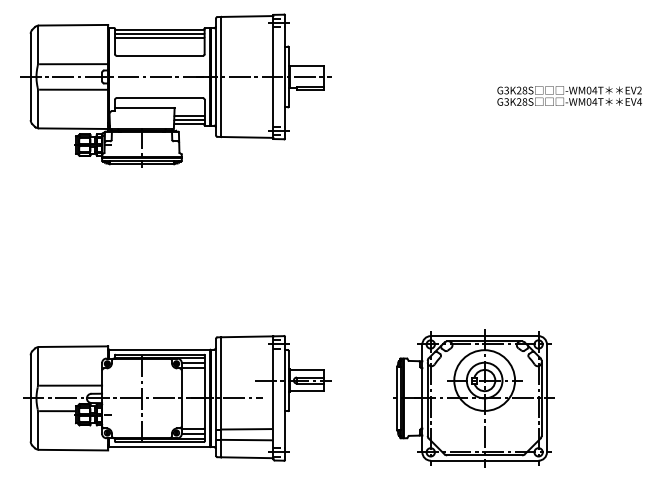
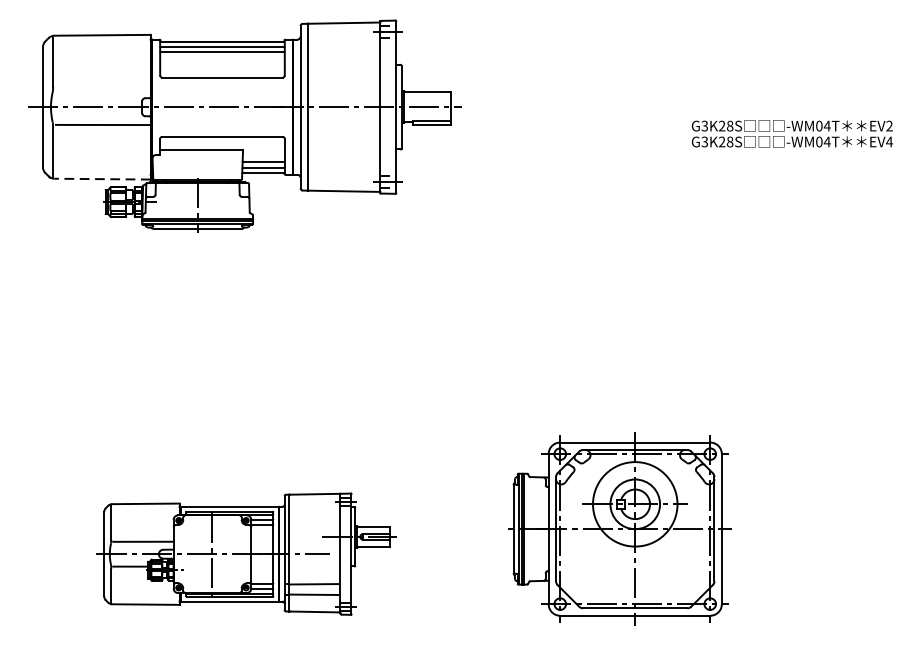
line: (74, 64) -> (103, 89), removed
line: (73, 128) -> (102, 178), solid -> dashed
part: (177, 398) -> (247, 554), size x0.7
part: (473, 398) -> (619, 529), moved

